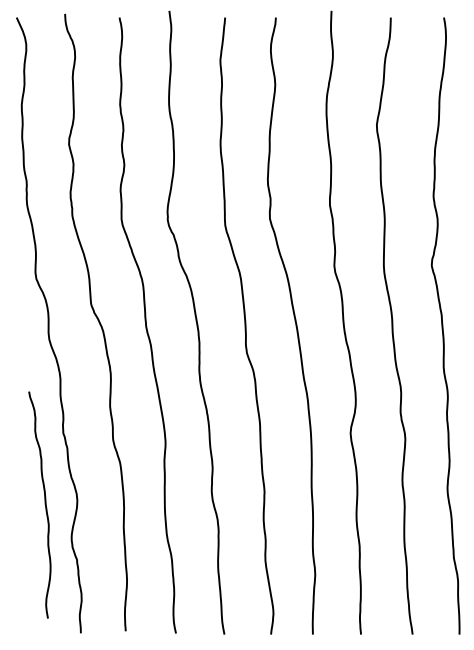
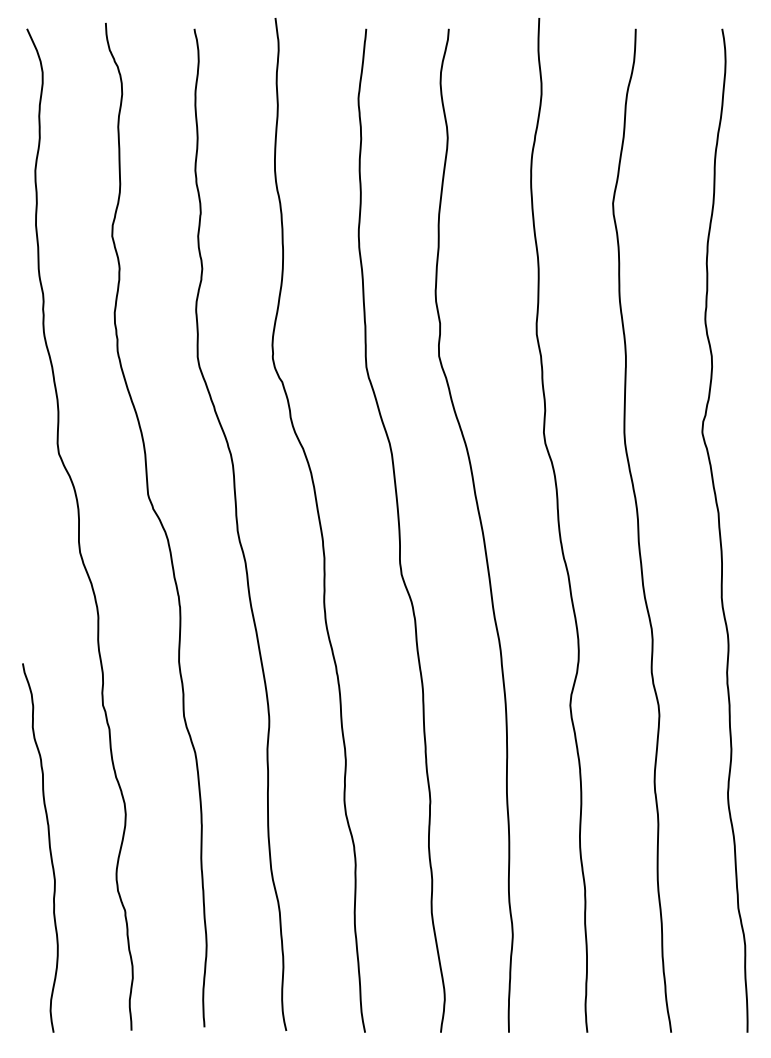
curve: (44, 504) -> (47, 847), moved

